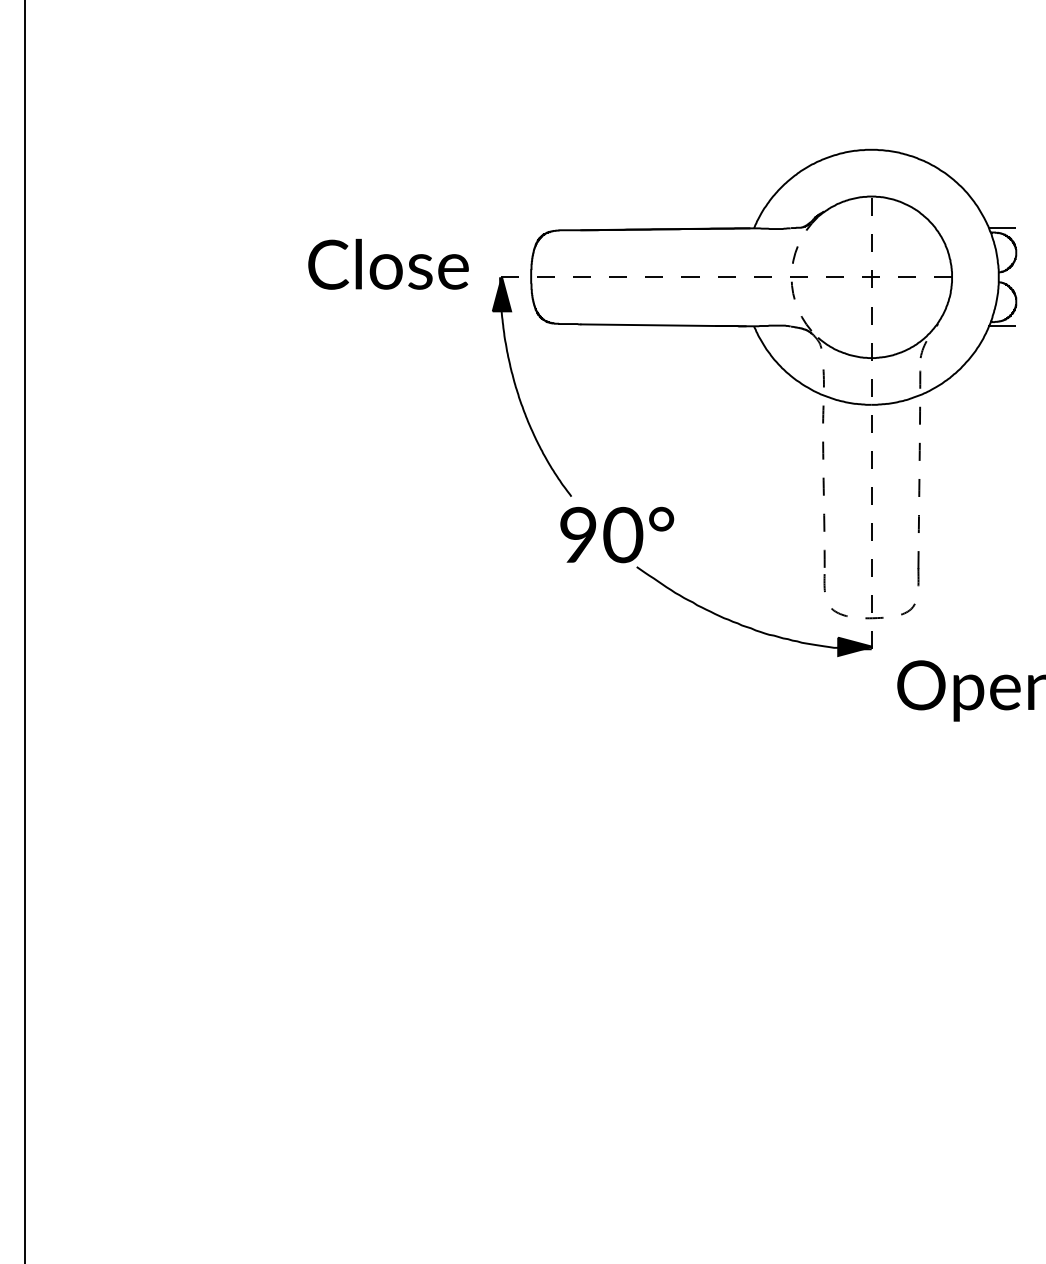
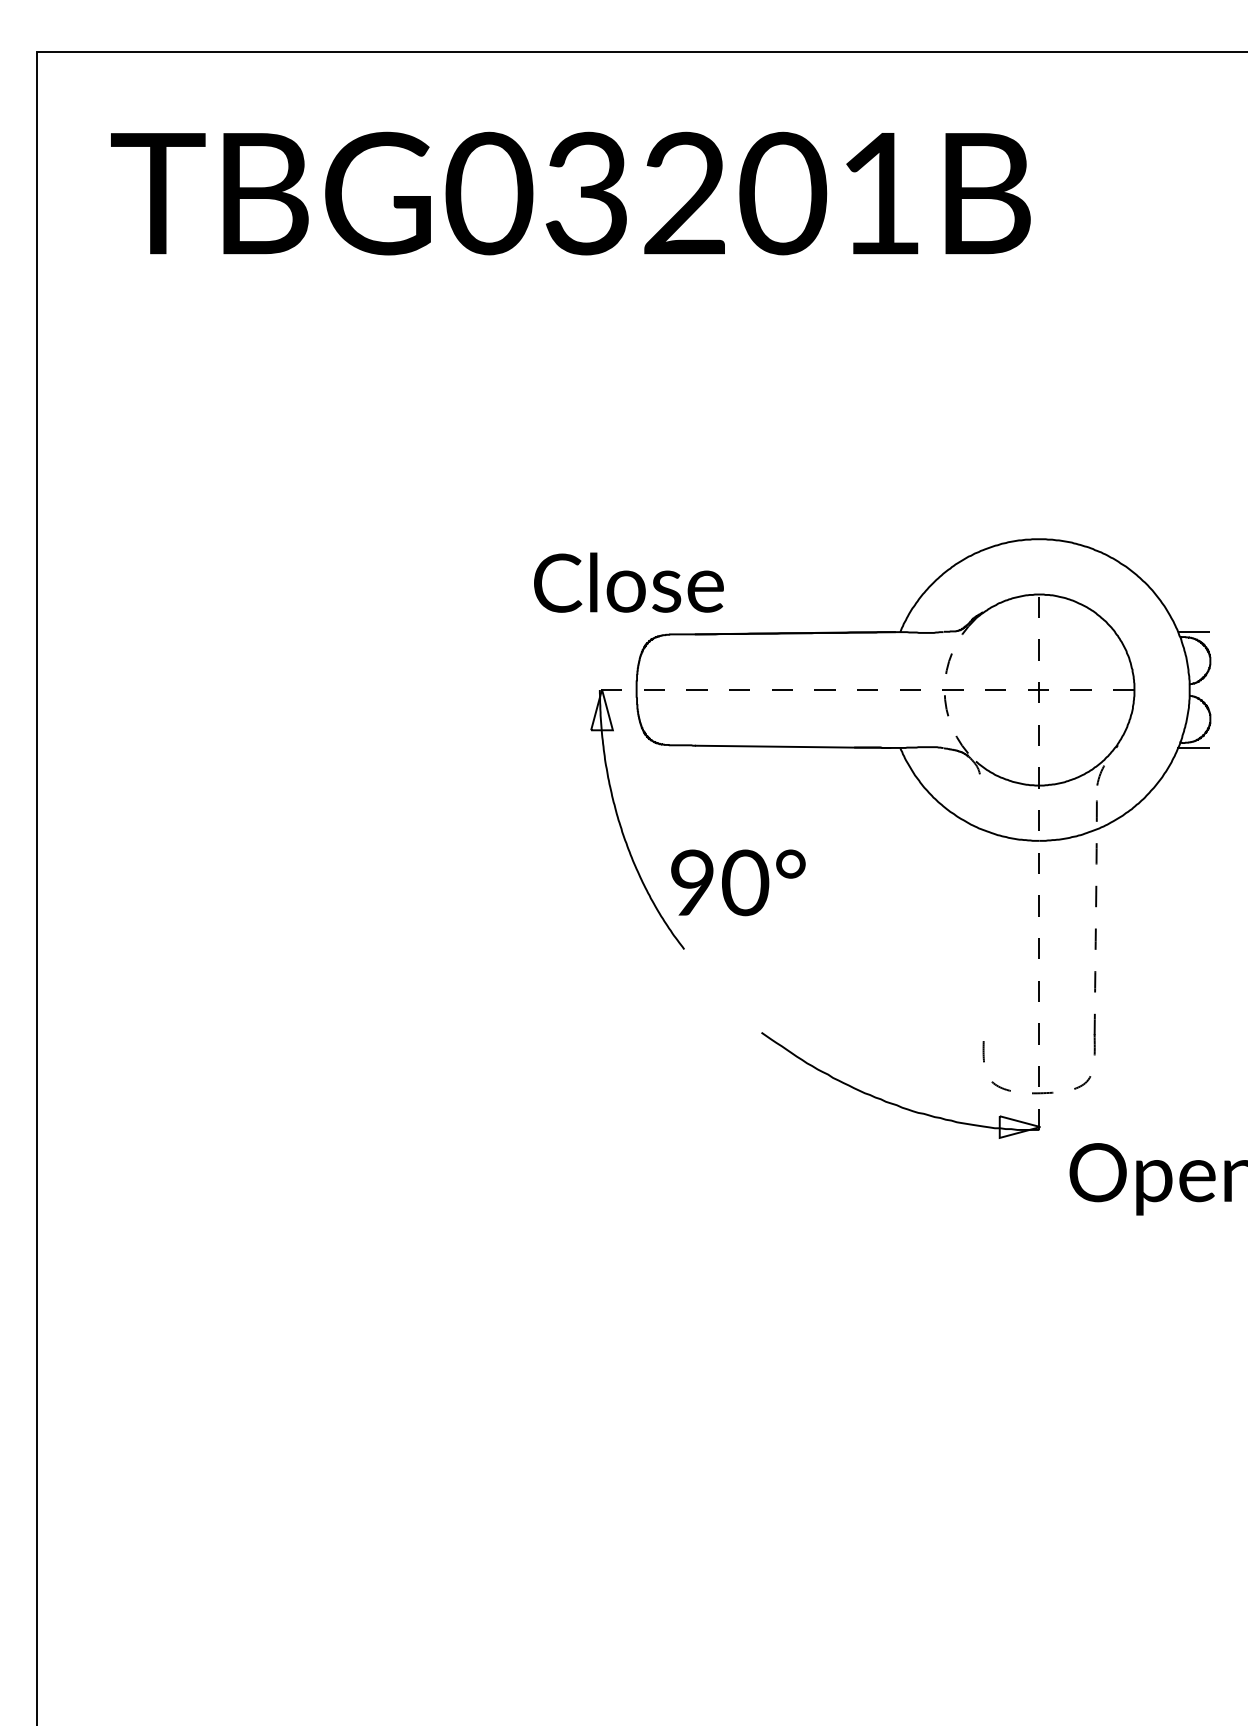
text: (388, 264) -> (628, 582), moved
fill: (501, 293) -> (601, 709), removed
curve: (823, 459) -> (982, 905), removed
text: (617, 534) -> (738, 882), moved
fill: (854, 646) -> (1019, 1126), removed

